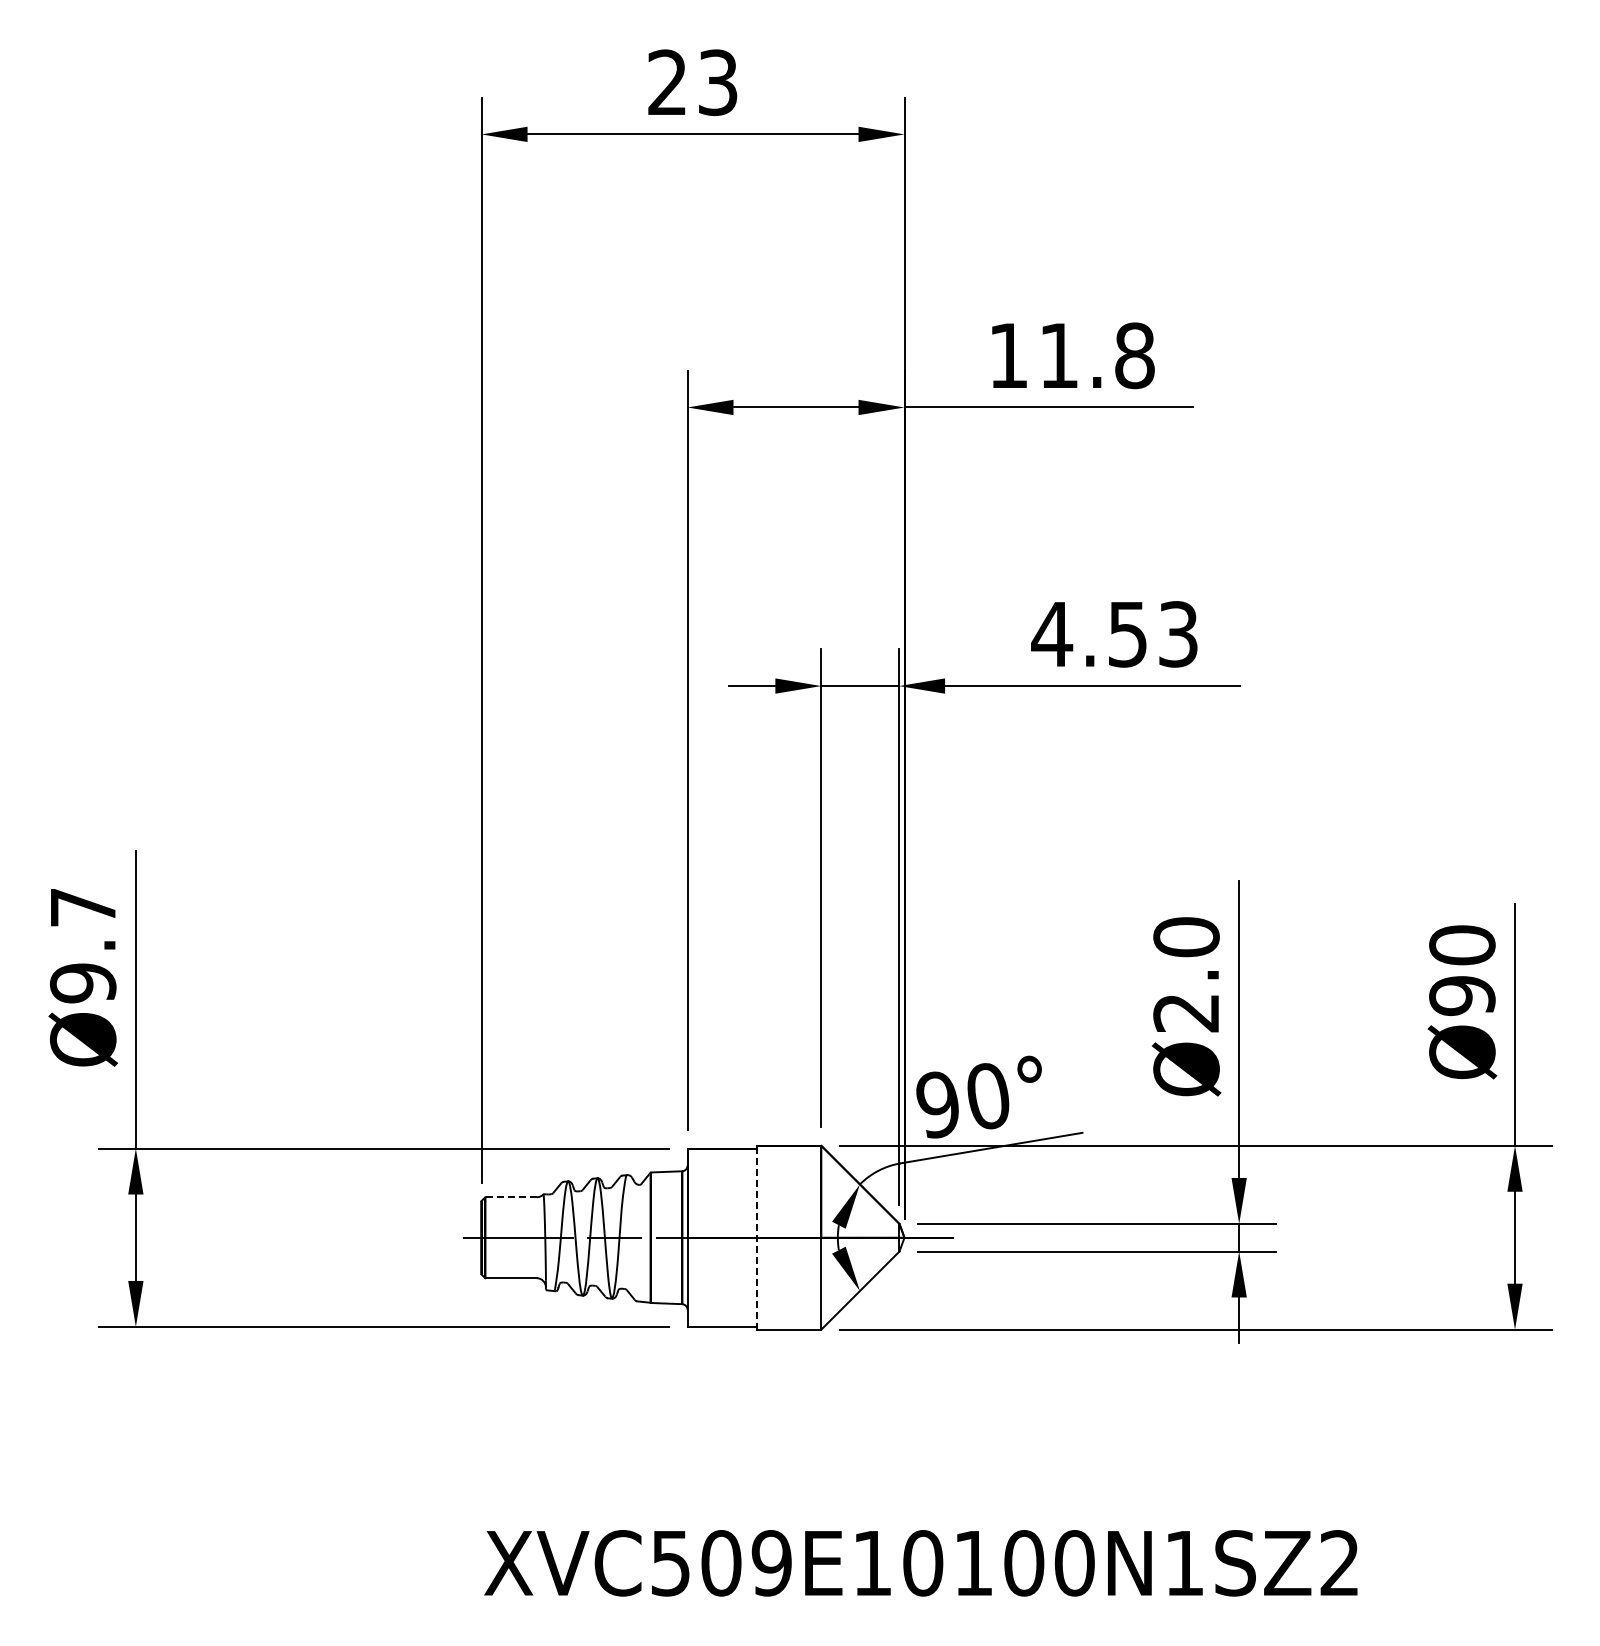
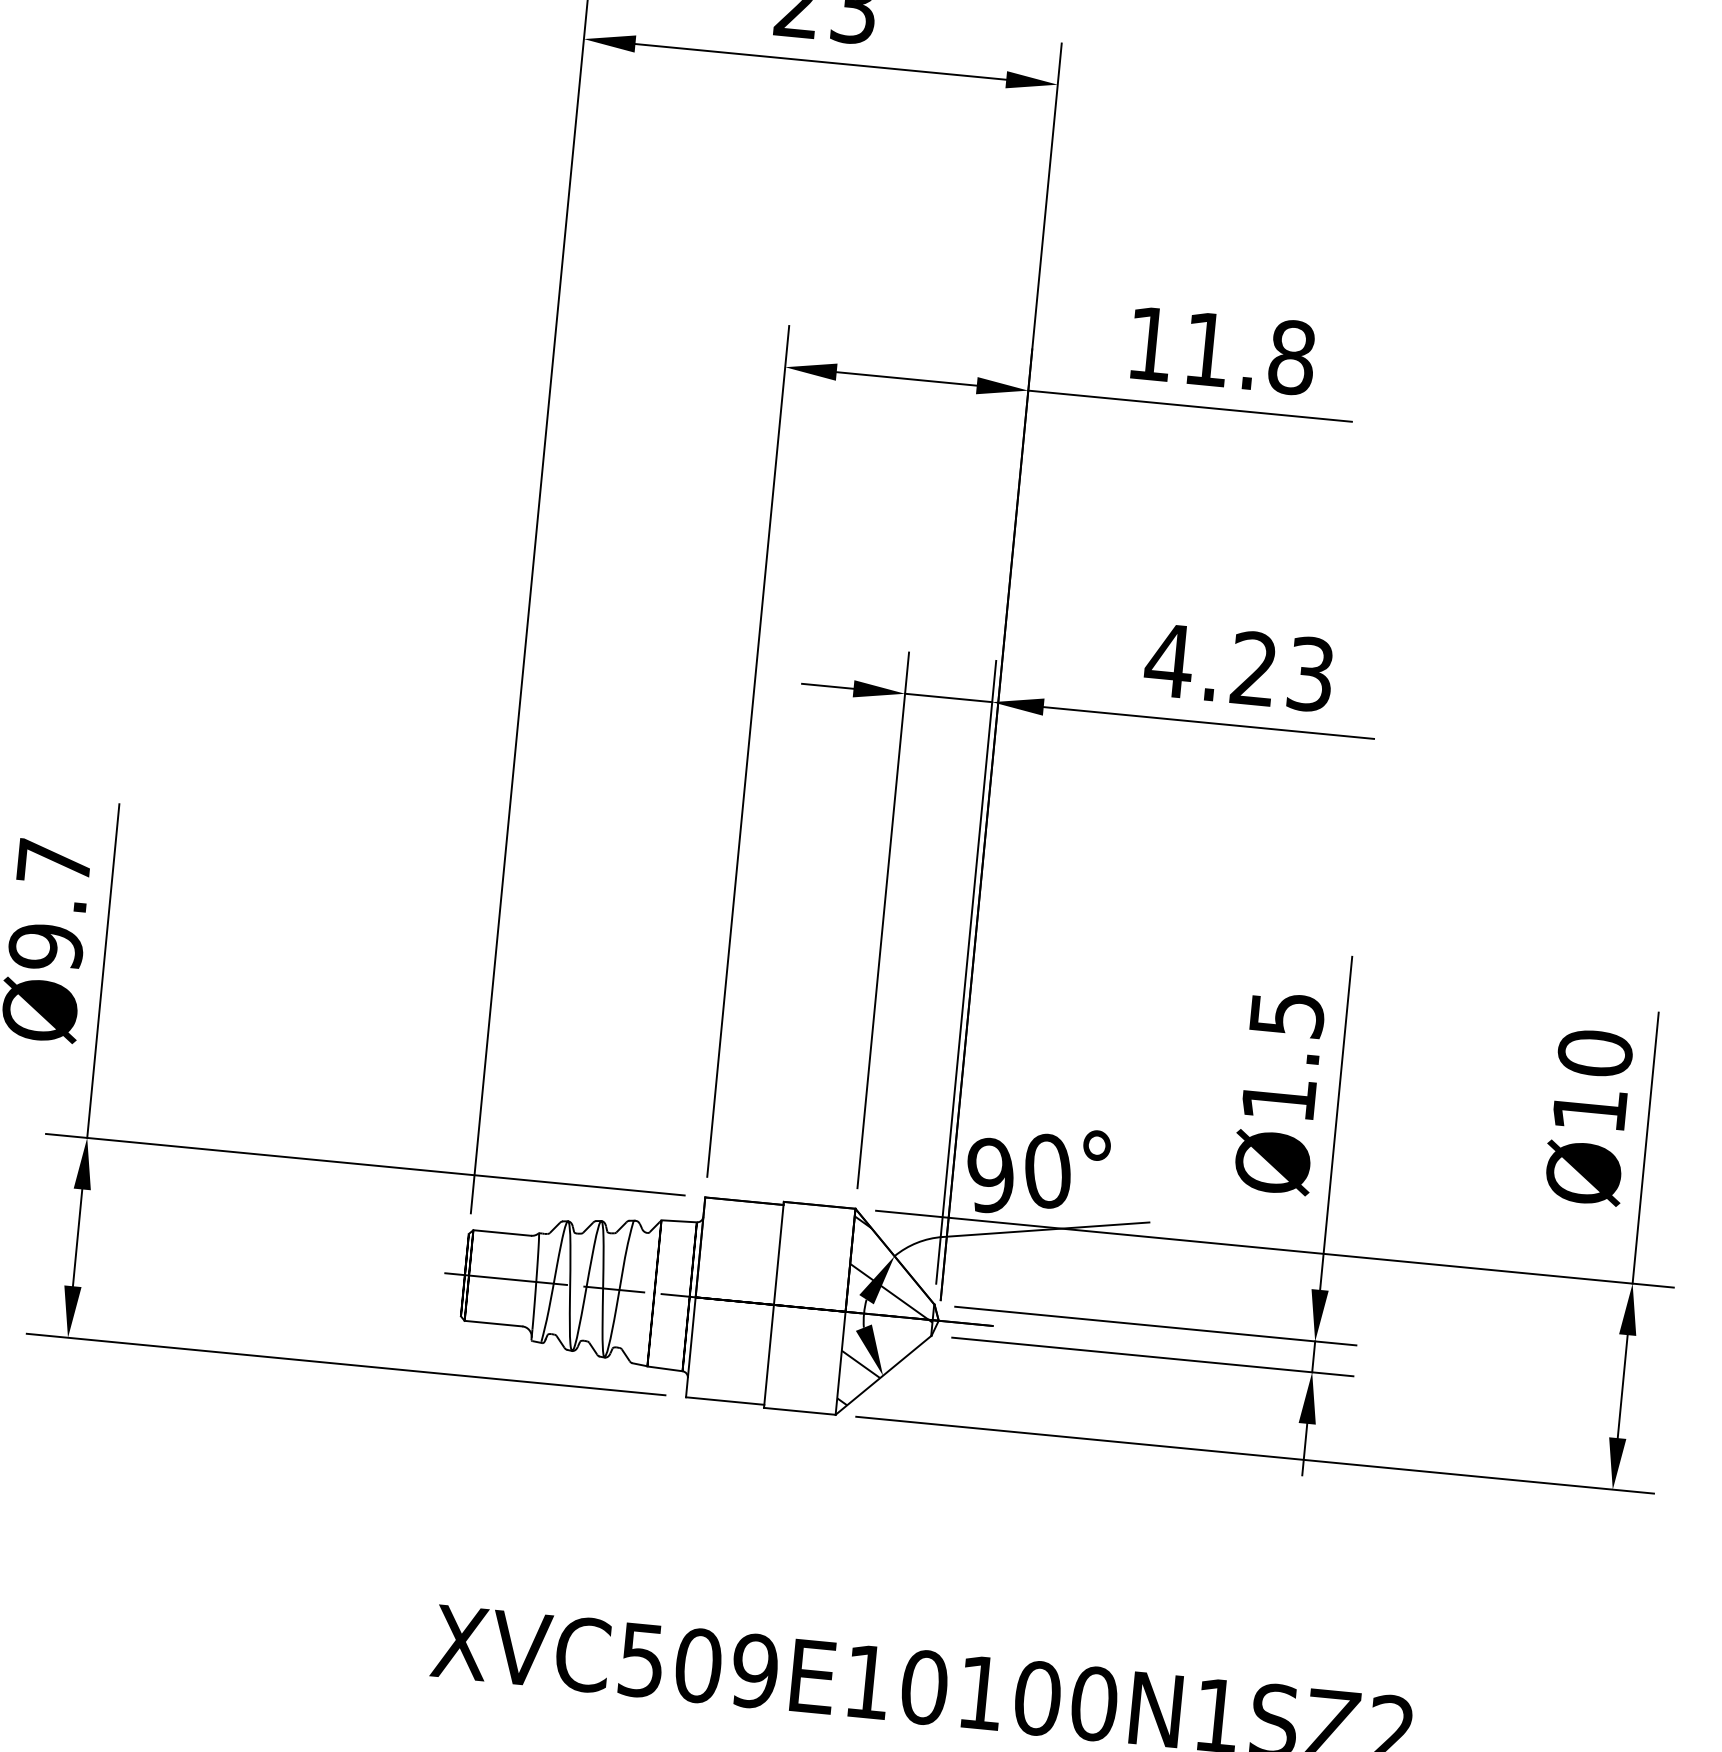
text: (1127, 634) -> (1253, 669), 4.53 -> 4.23
text: (1186, 974) -> (1283, 1056), Ø2.0 -> Ø1.5
text: (1462, 995) -> (1589, 1109), Ø90 -> Ø10
line: (511, 1197) -> (502, 1233), dashed -> solid
hatch: (860, 1236) -> (889, 1314), added
line: (757, 1237) -> (774, 1304), dashed -> solid

